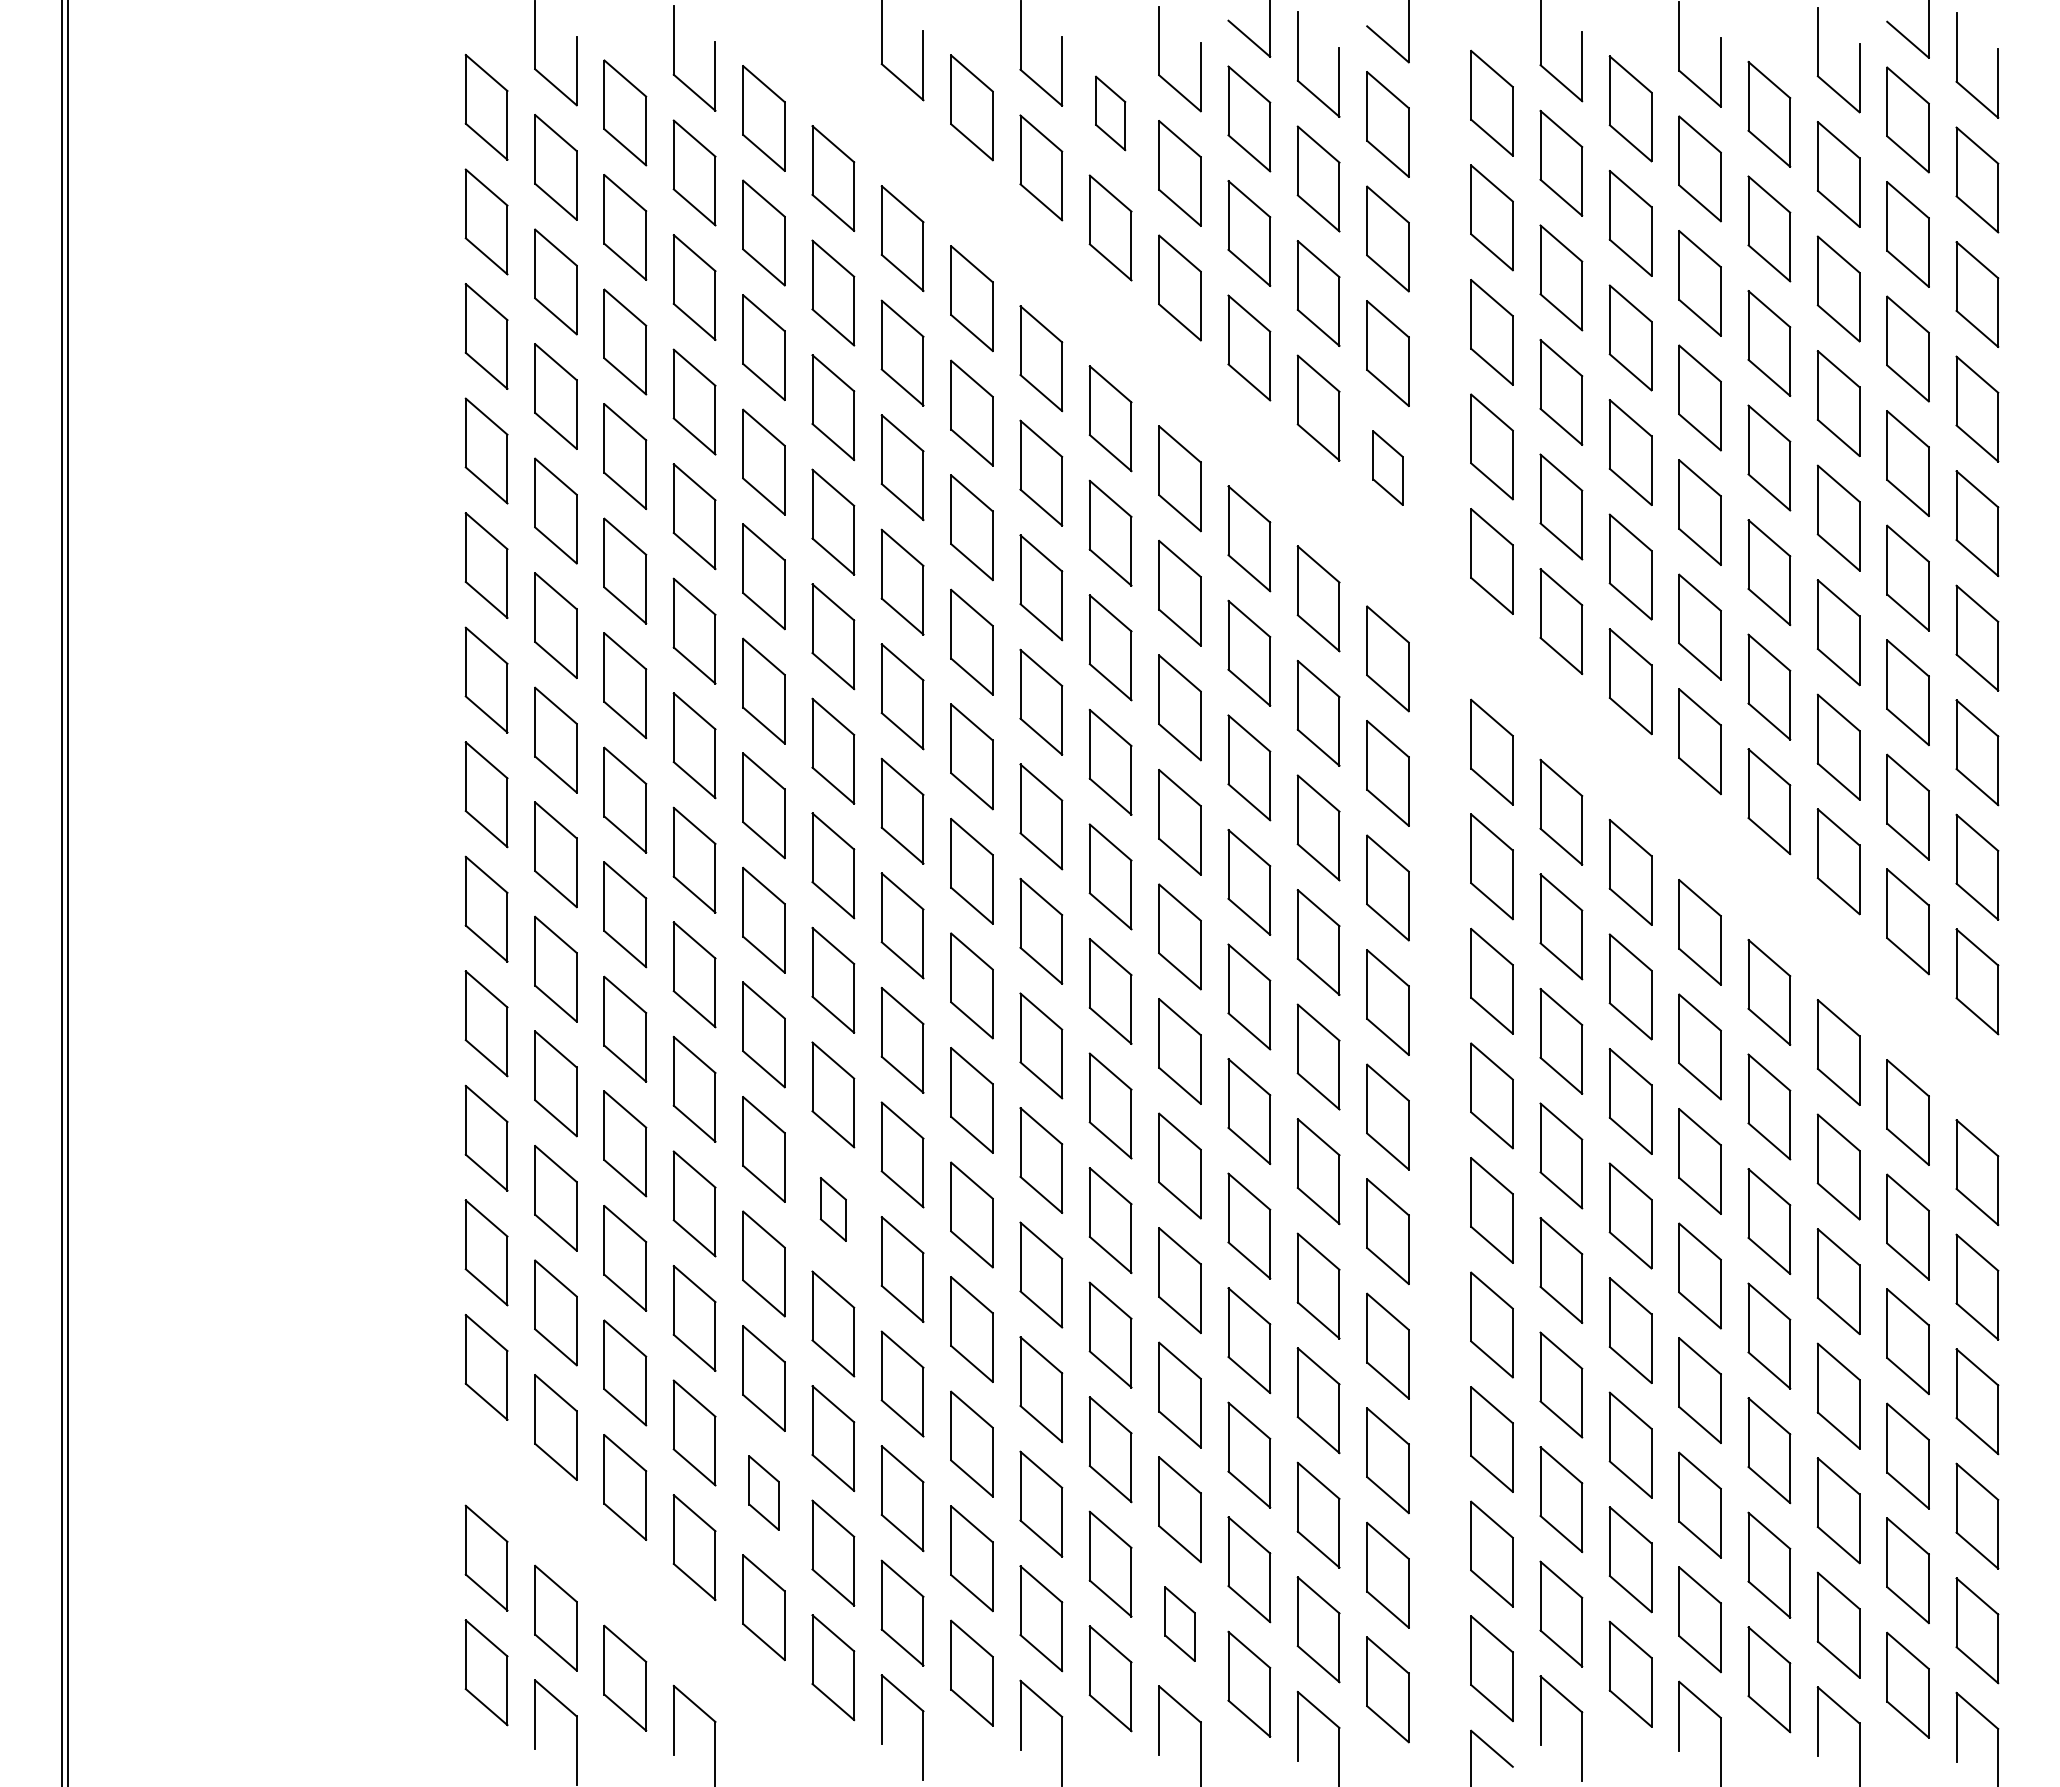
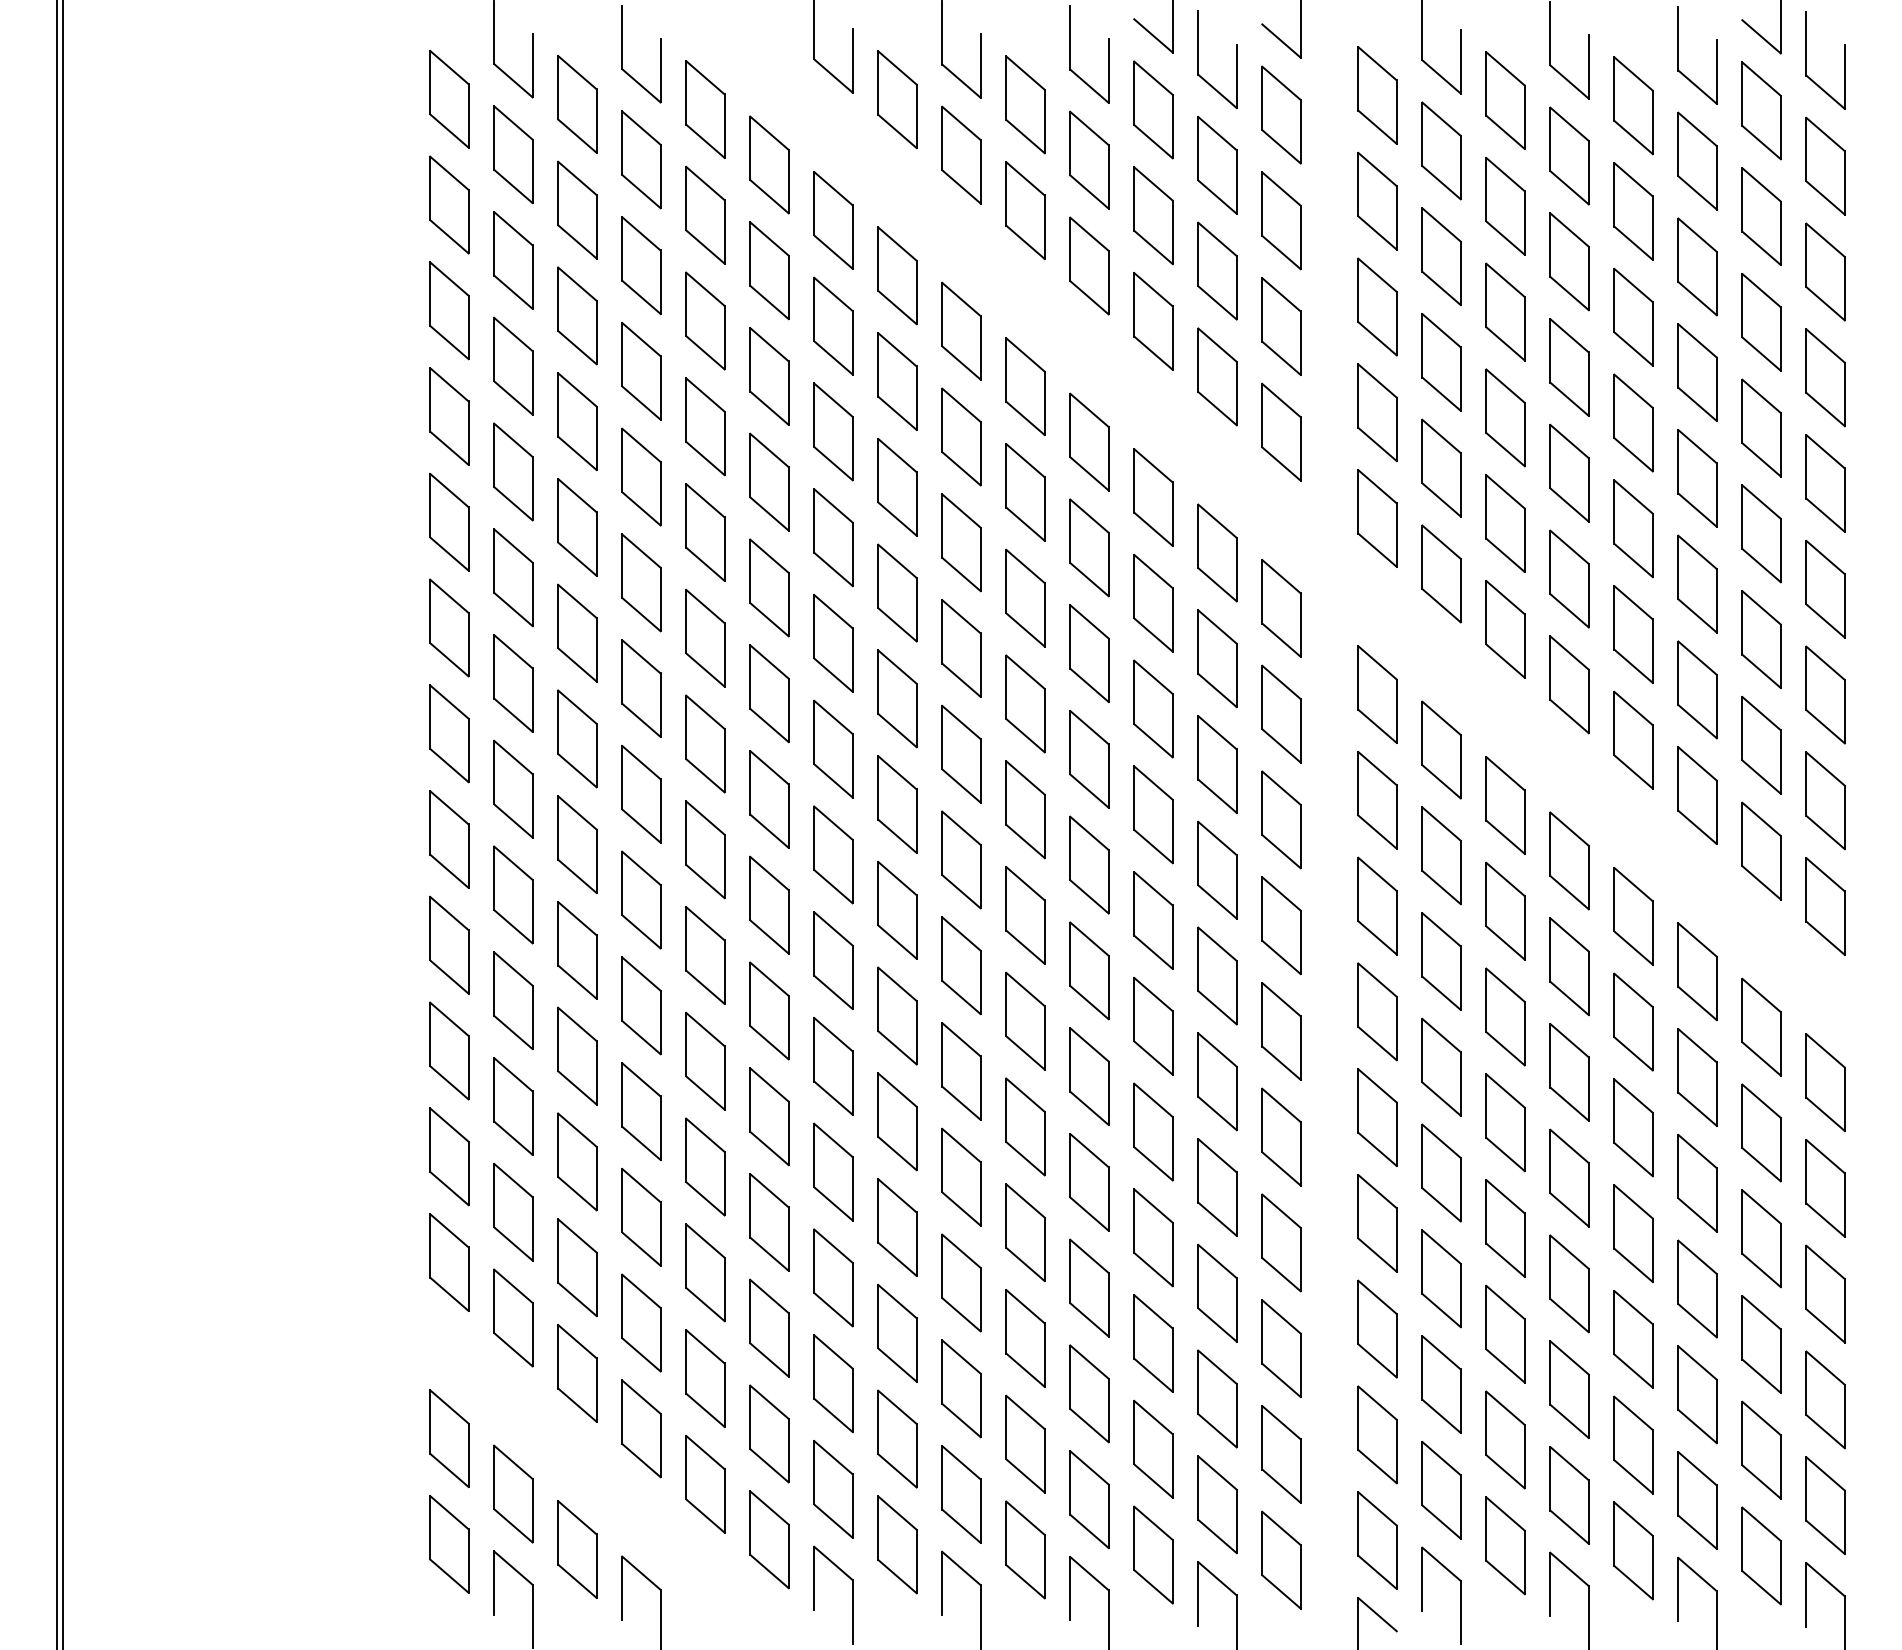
part: (1110, 113) -> (1025, 104), size x1.43
part: (1387, 467) -> (1281, 431), size x1.43
part: (833, 1209) -> (769, 1116), size x1.67
part: (763, 1492) -> (704, 1377), size x1.43
part: (1179, 1623) -> (1089, 1498), size x1.43

